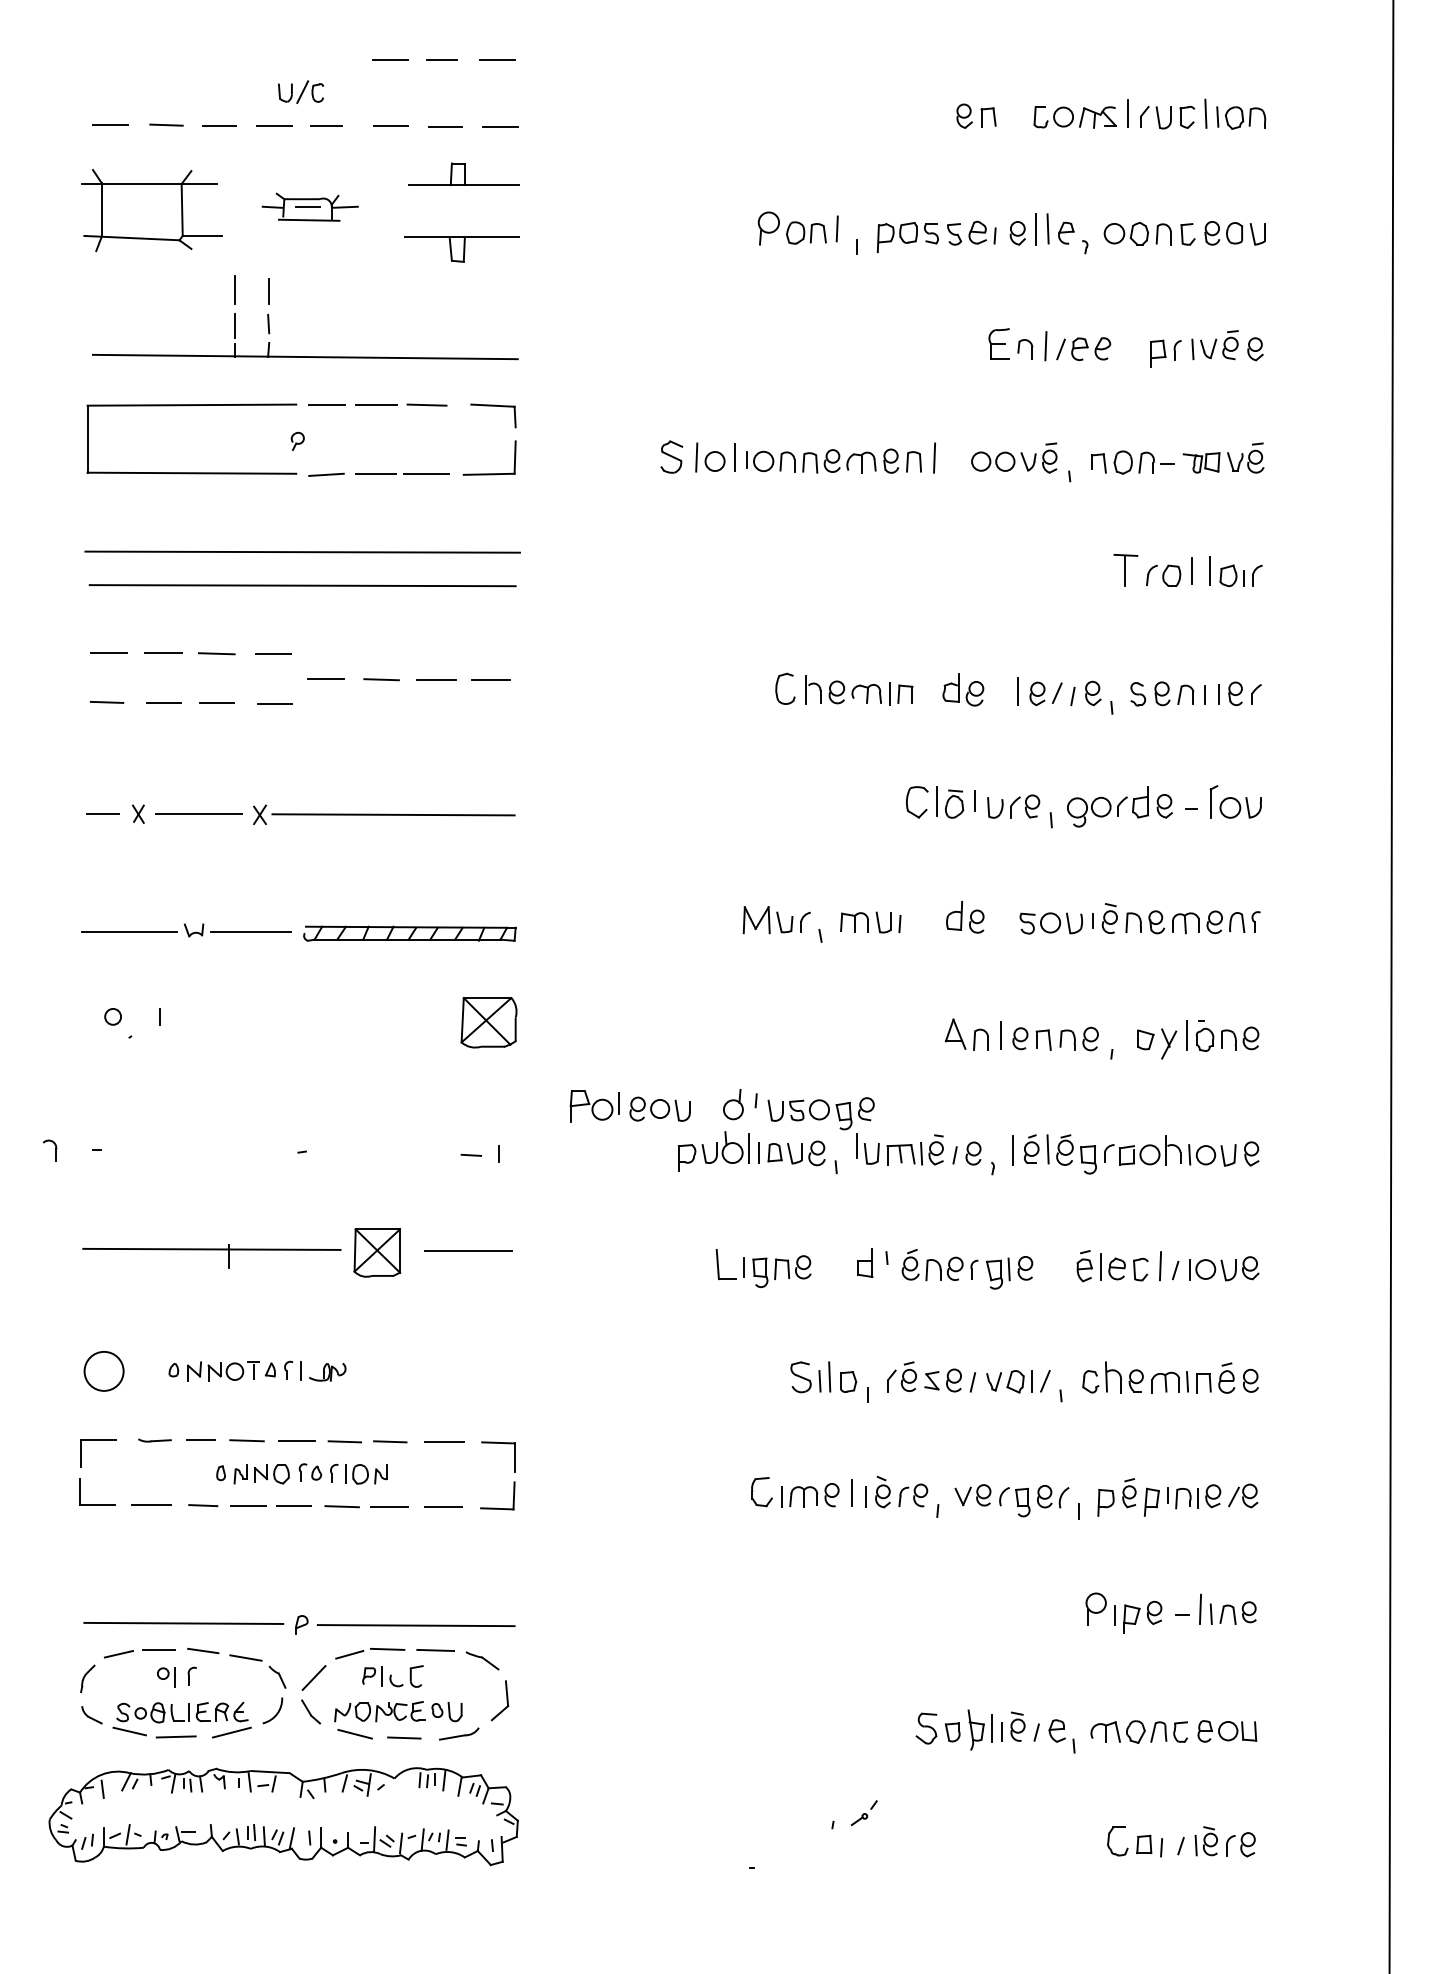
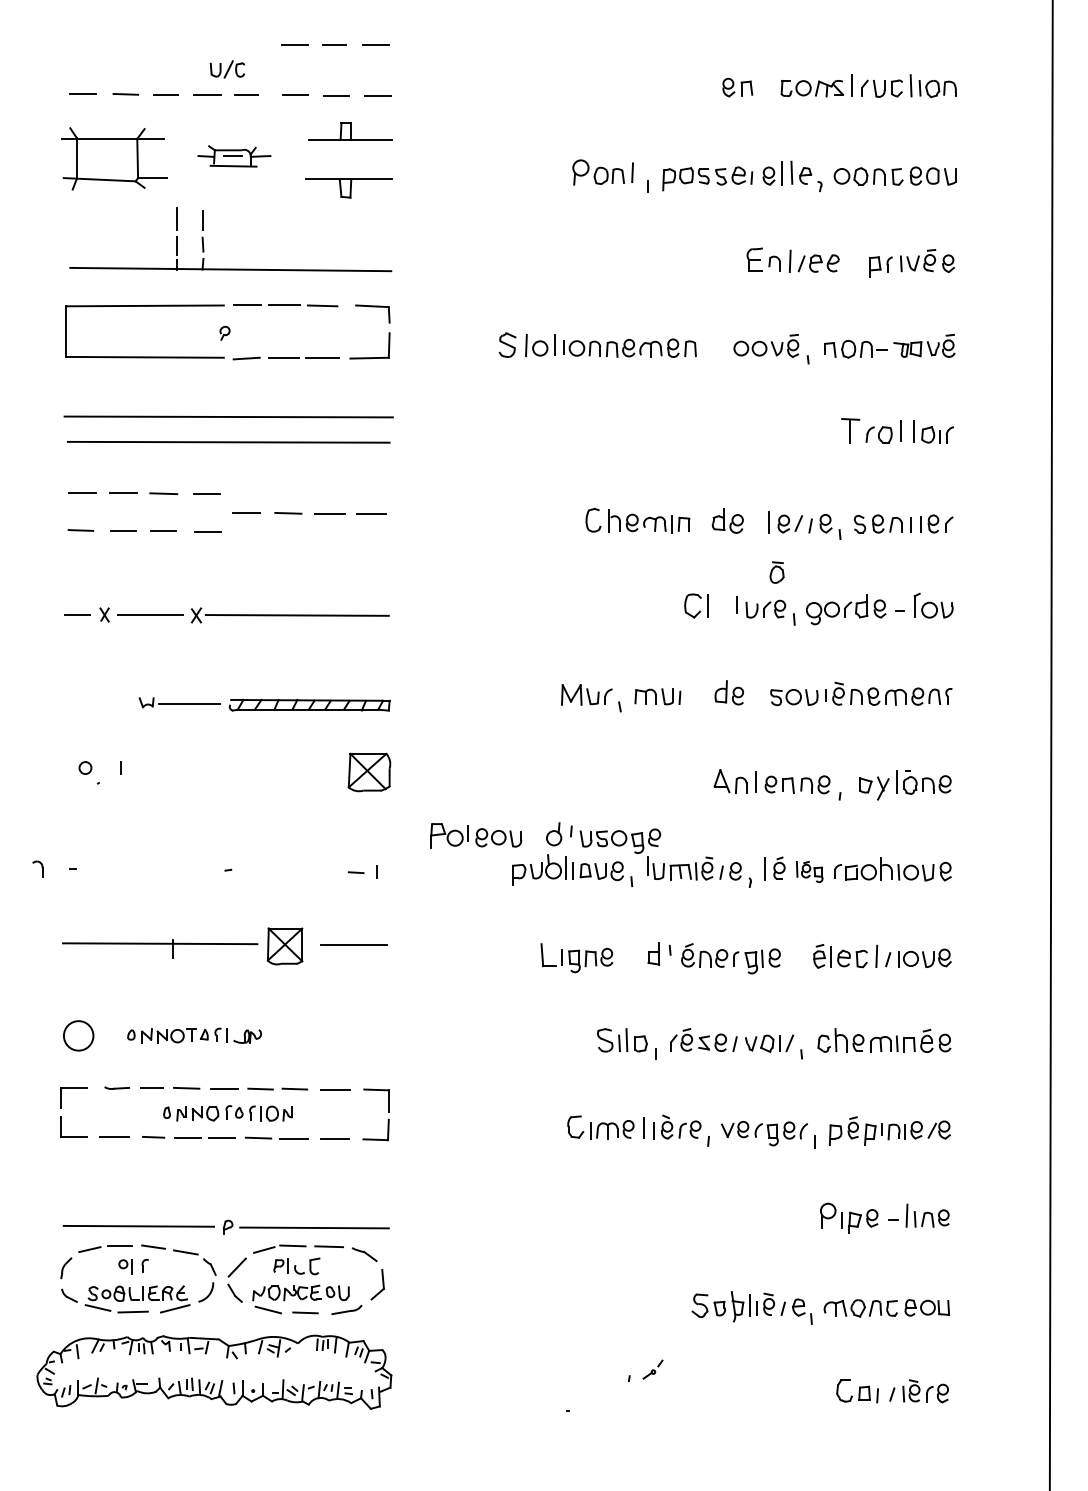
line: (934, 457) -> (706, 345), removed
part: (954, 803) -> (777, 572), moved
line: (129, 932) -> (97, 704), removed
part: (1071, 1154) -> (809, 872), size x0.7

